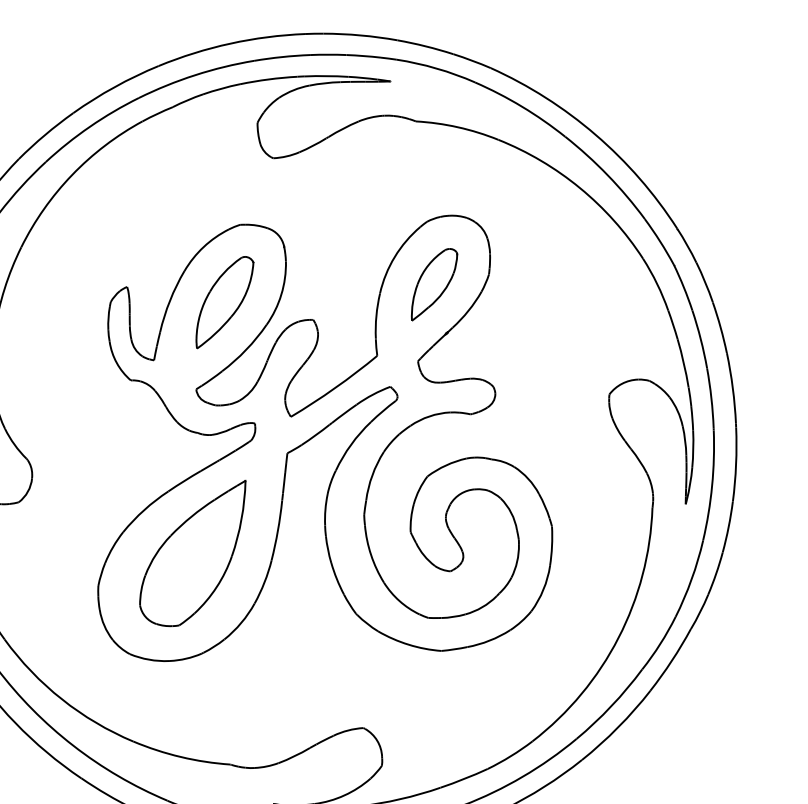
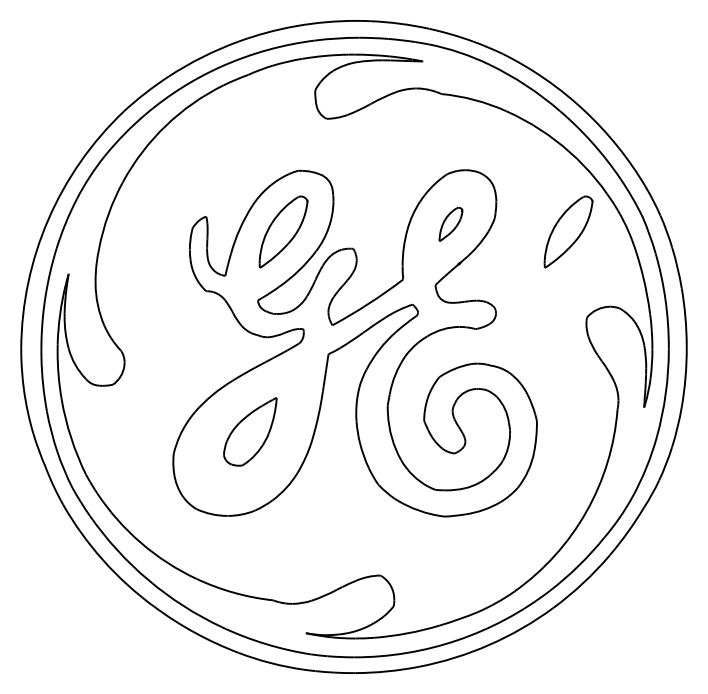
part: (433, 284) -> (450, 224), size x0.6
part: (582, 287) -> (568, 231), added
part: (193, 554) -> (250, 431), size x0.6

